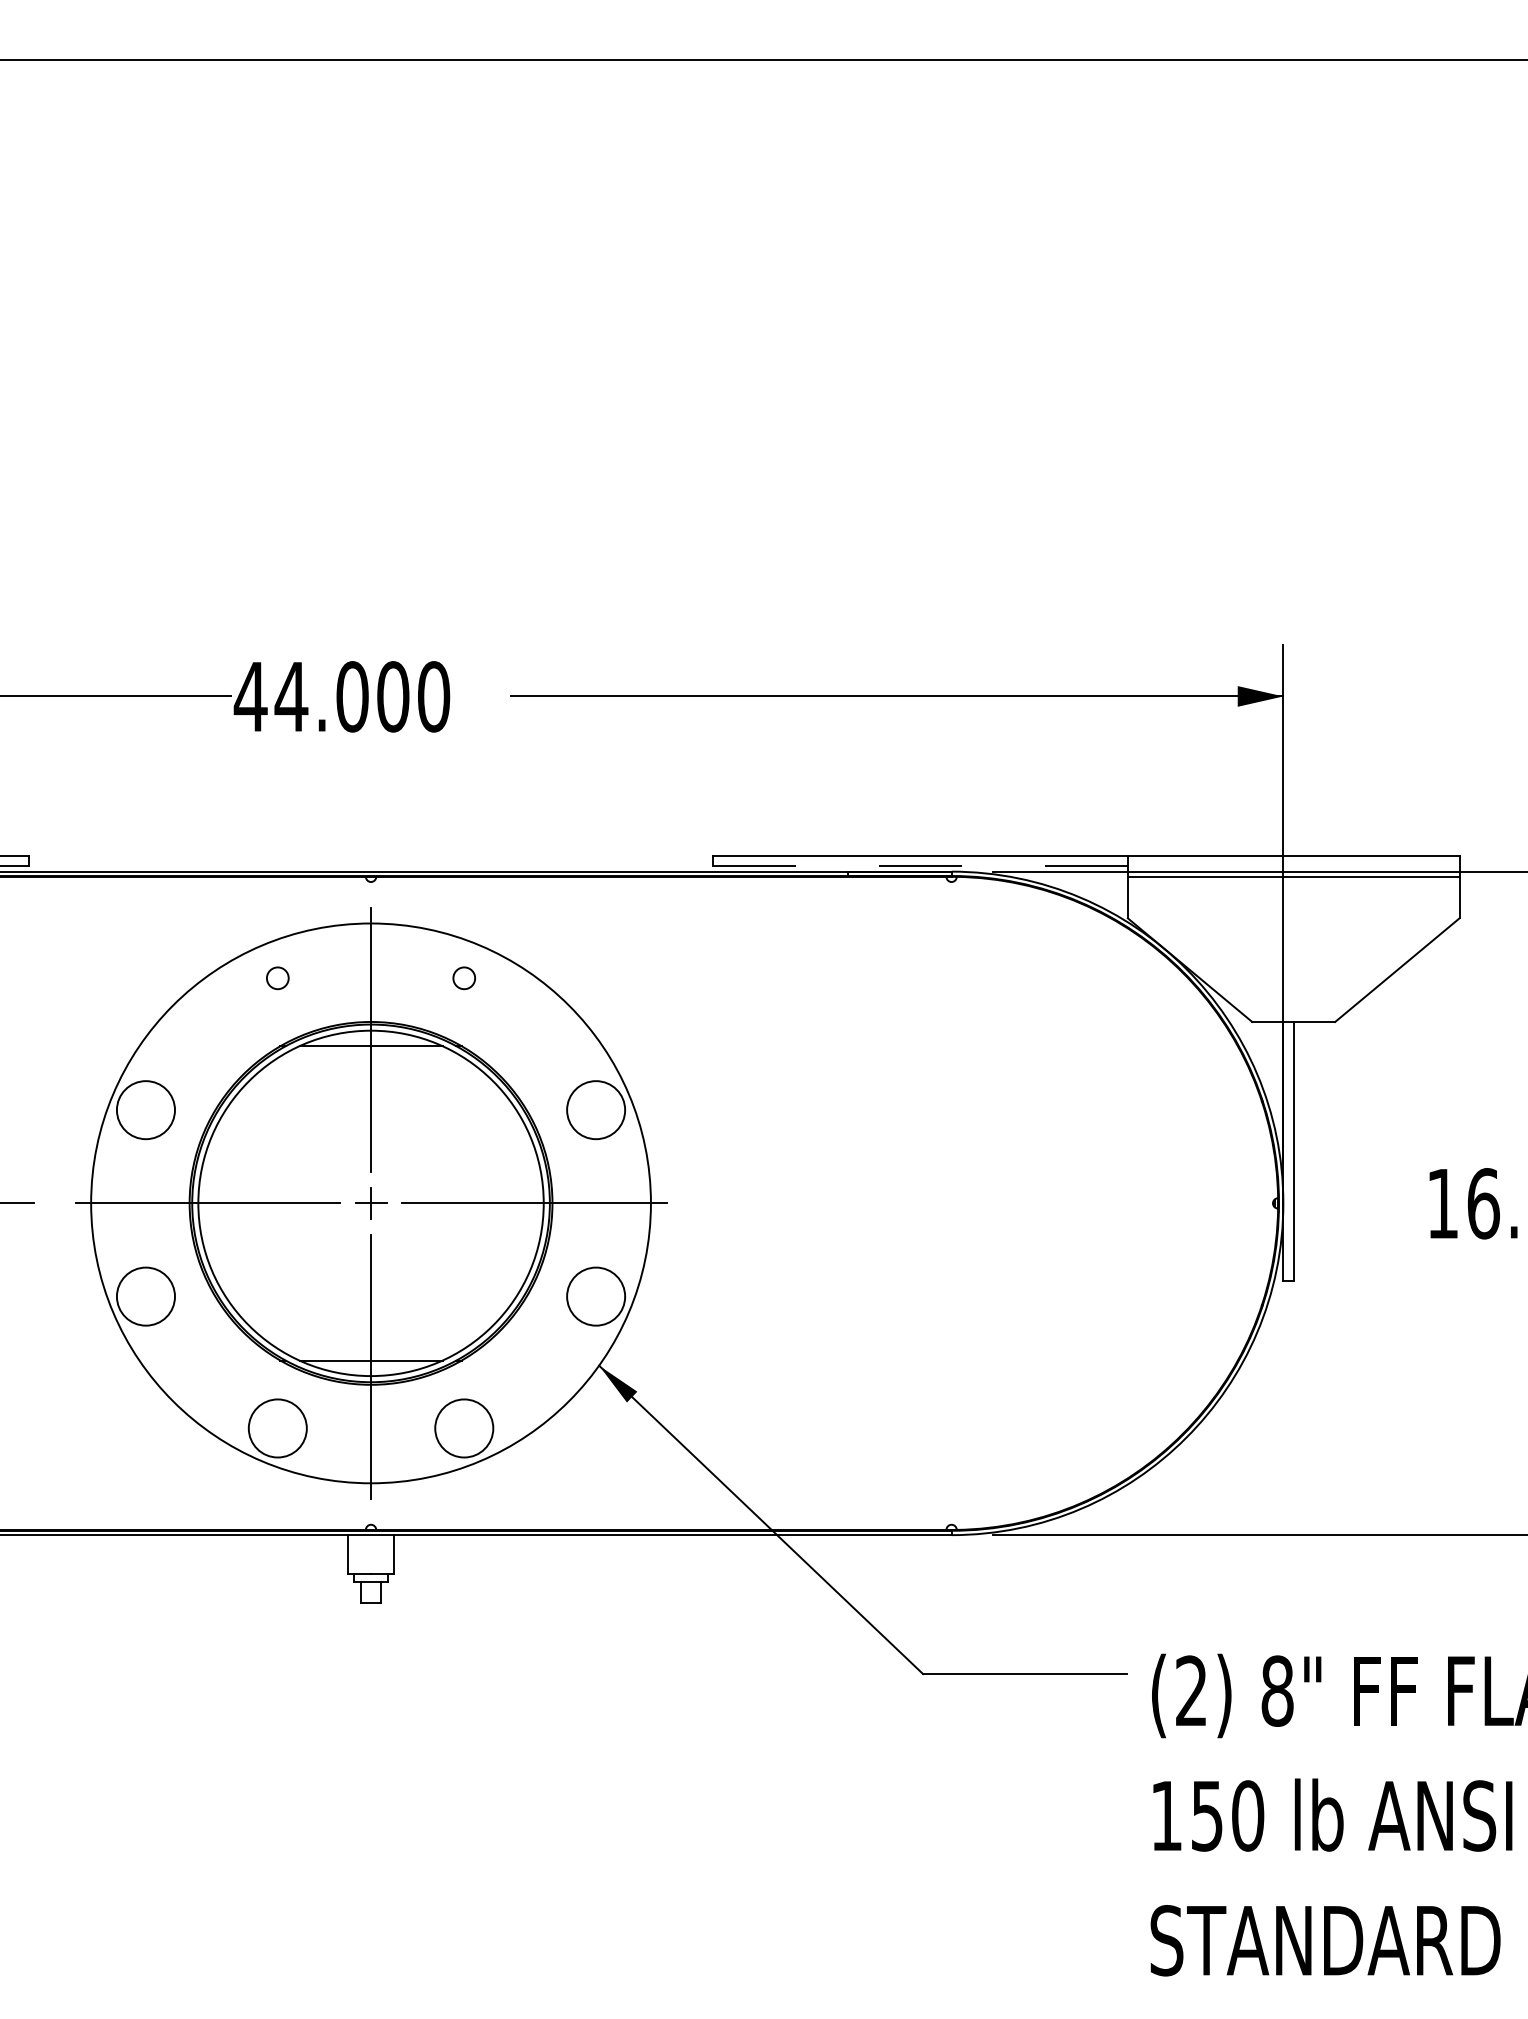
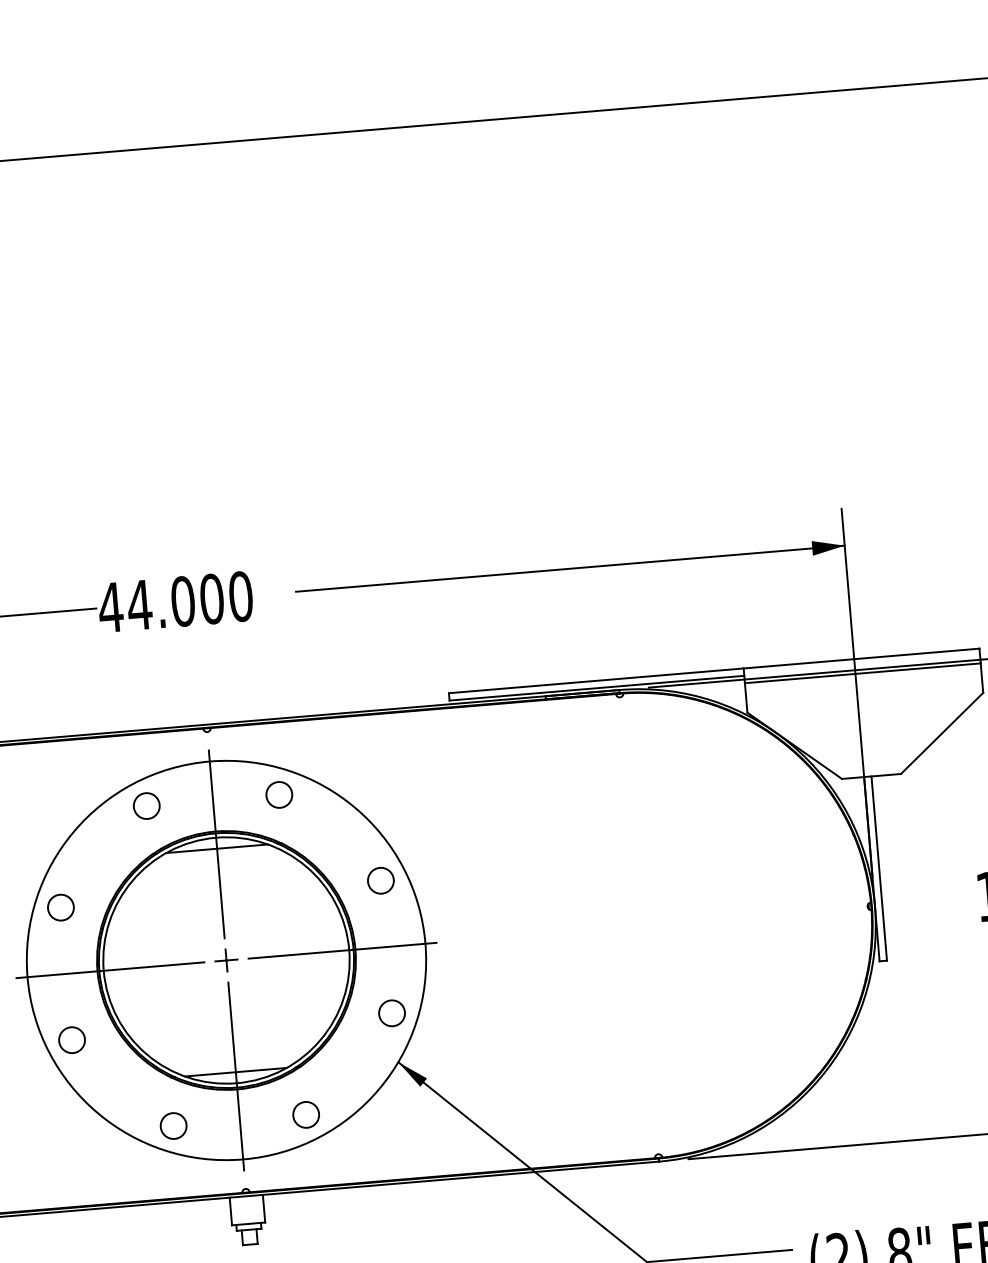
line: (921, 866) -> (597, 688), dashed -> solid
circle: (277, 978) -> (146, 806), size x1.67
circle: (464, 978) -> (279, 795), size x1.67
circle: (145, 1110) -> (60, 907), size x0.62
circle: (596, 1110) -> (381, 881), size x0.62
circle: (145, 1296) -> (71, 1040), size x0.62
circle: (596, 1296) -> (392, 1013), size x0.62
circle: (277, 1428) -> (173, 1126), size x0.62
circle: (464, 1428) -> (306, 1114), size x0.62

